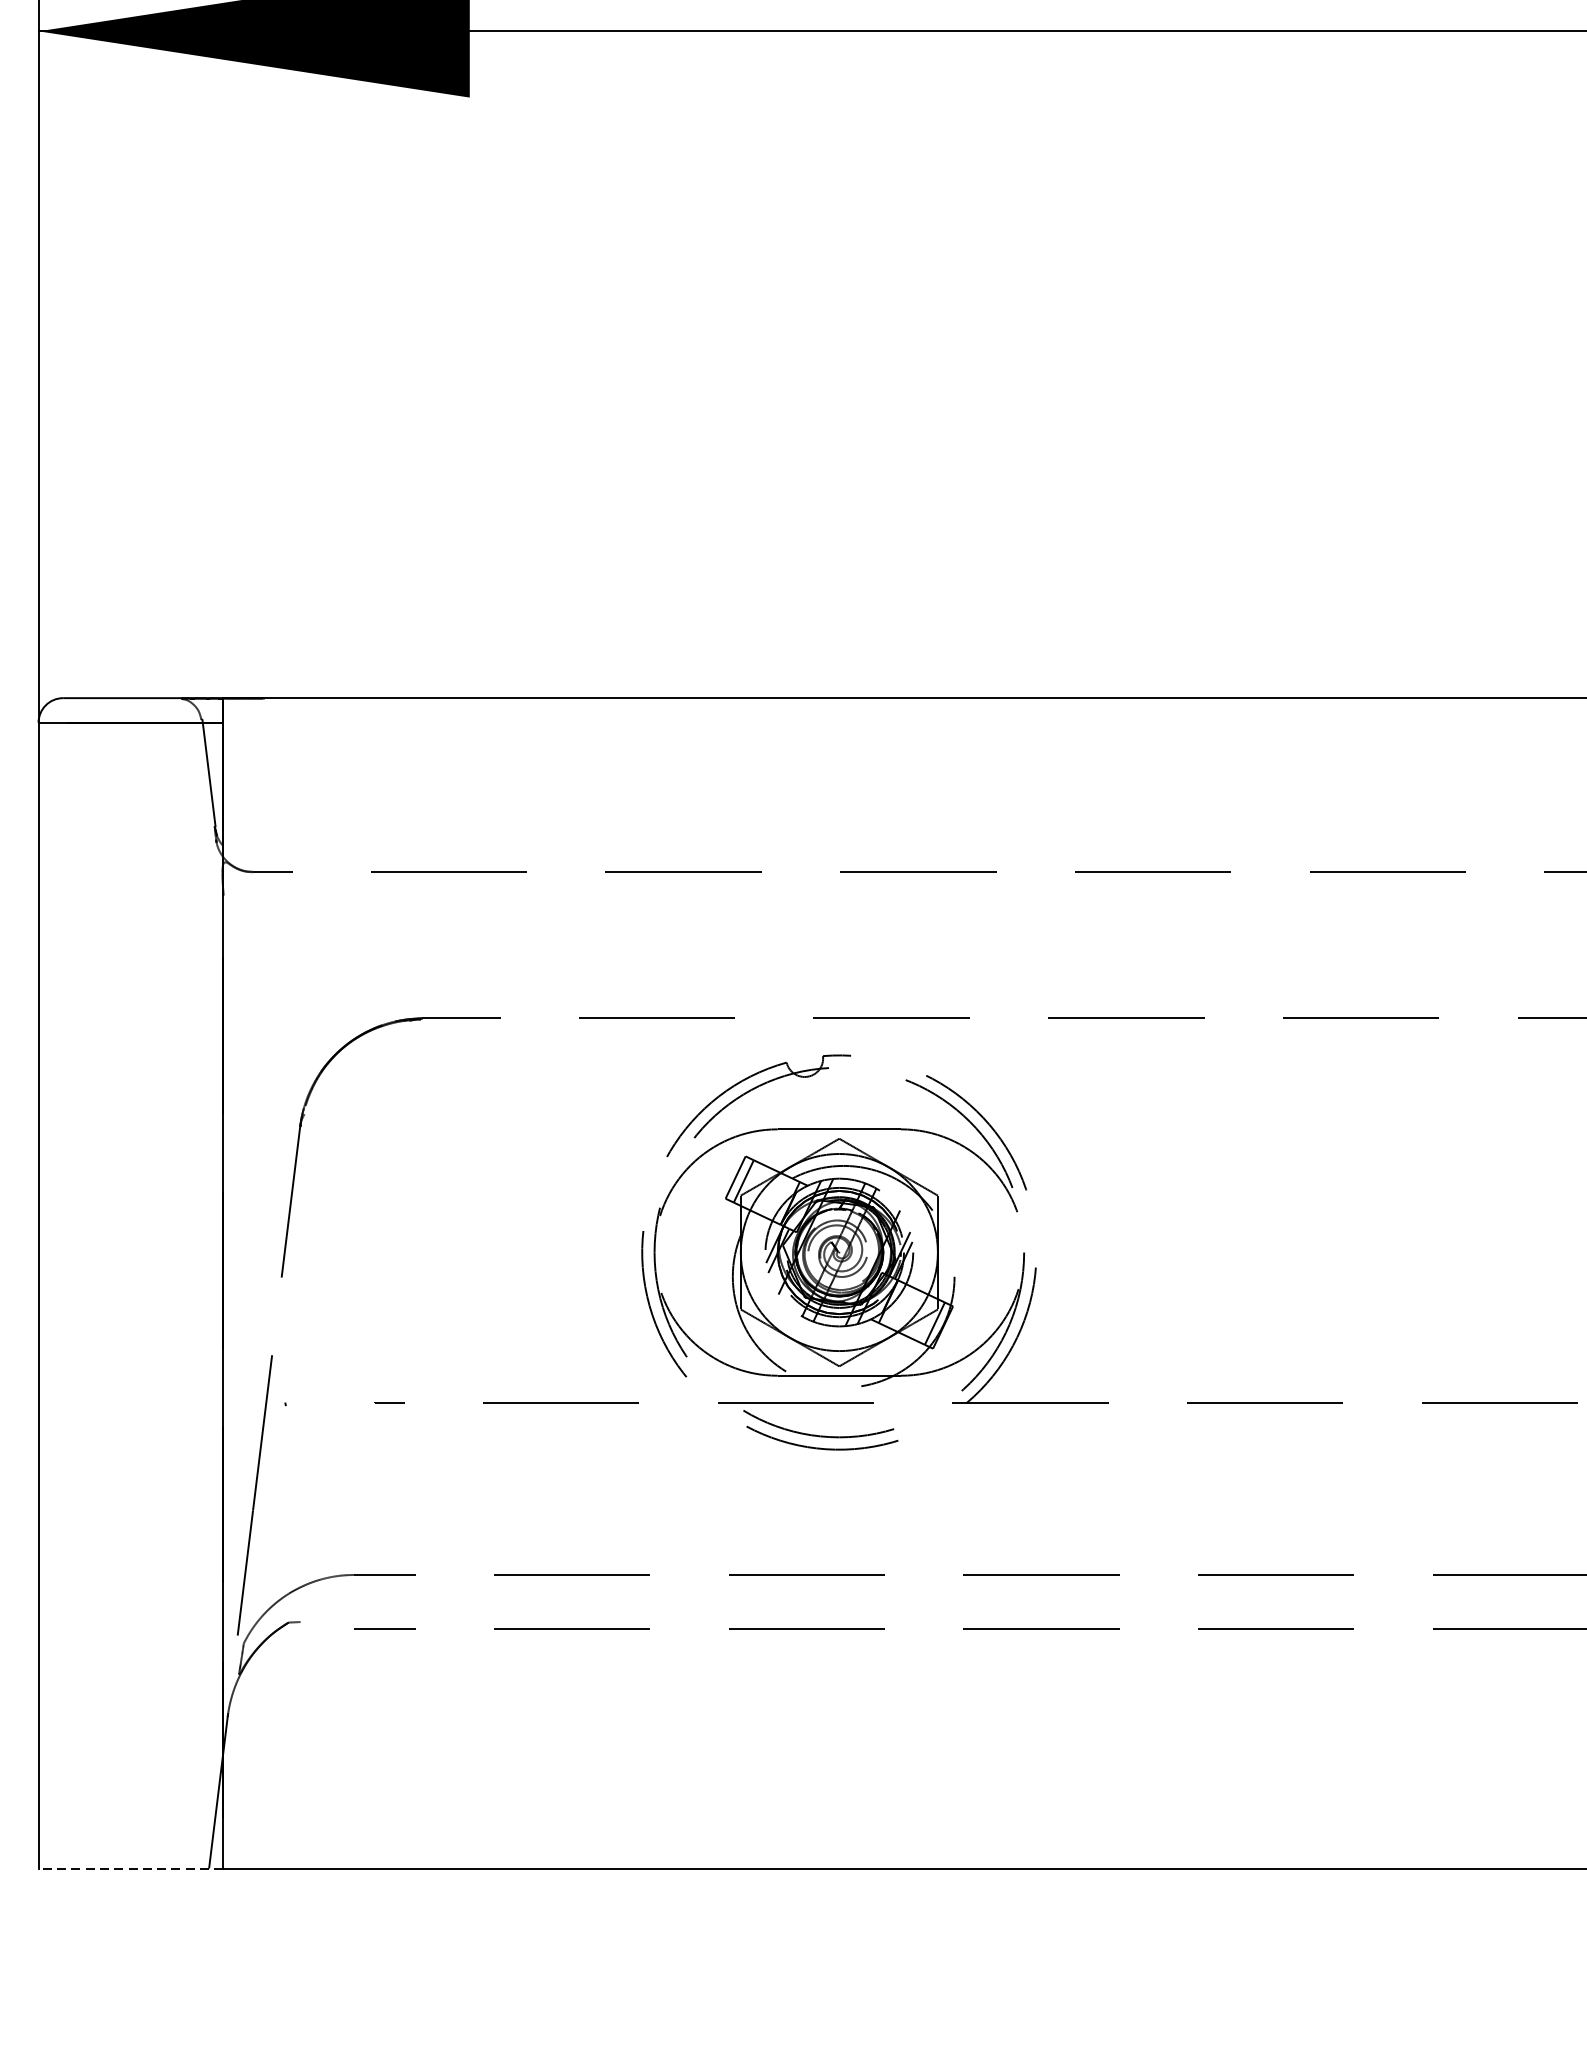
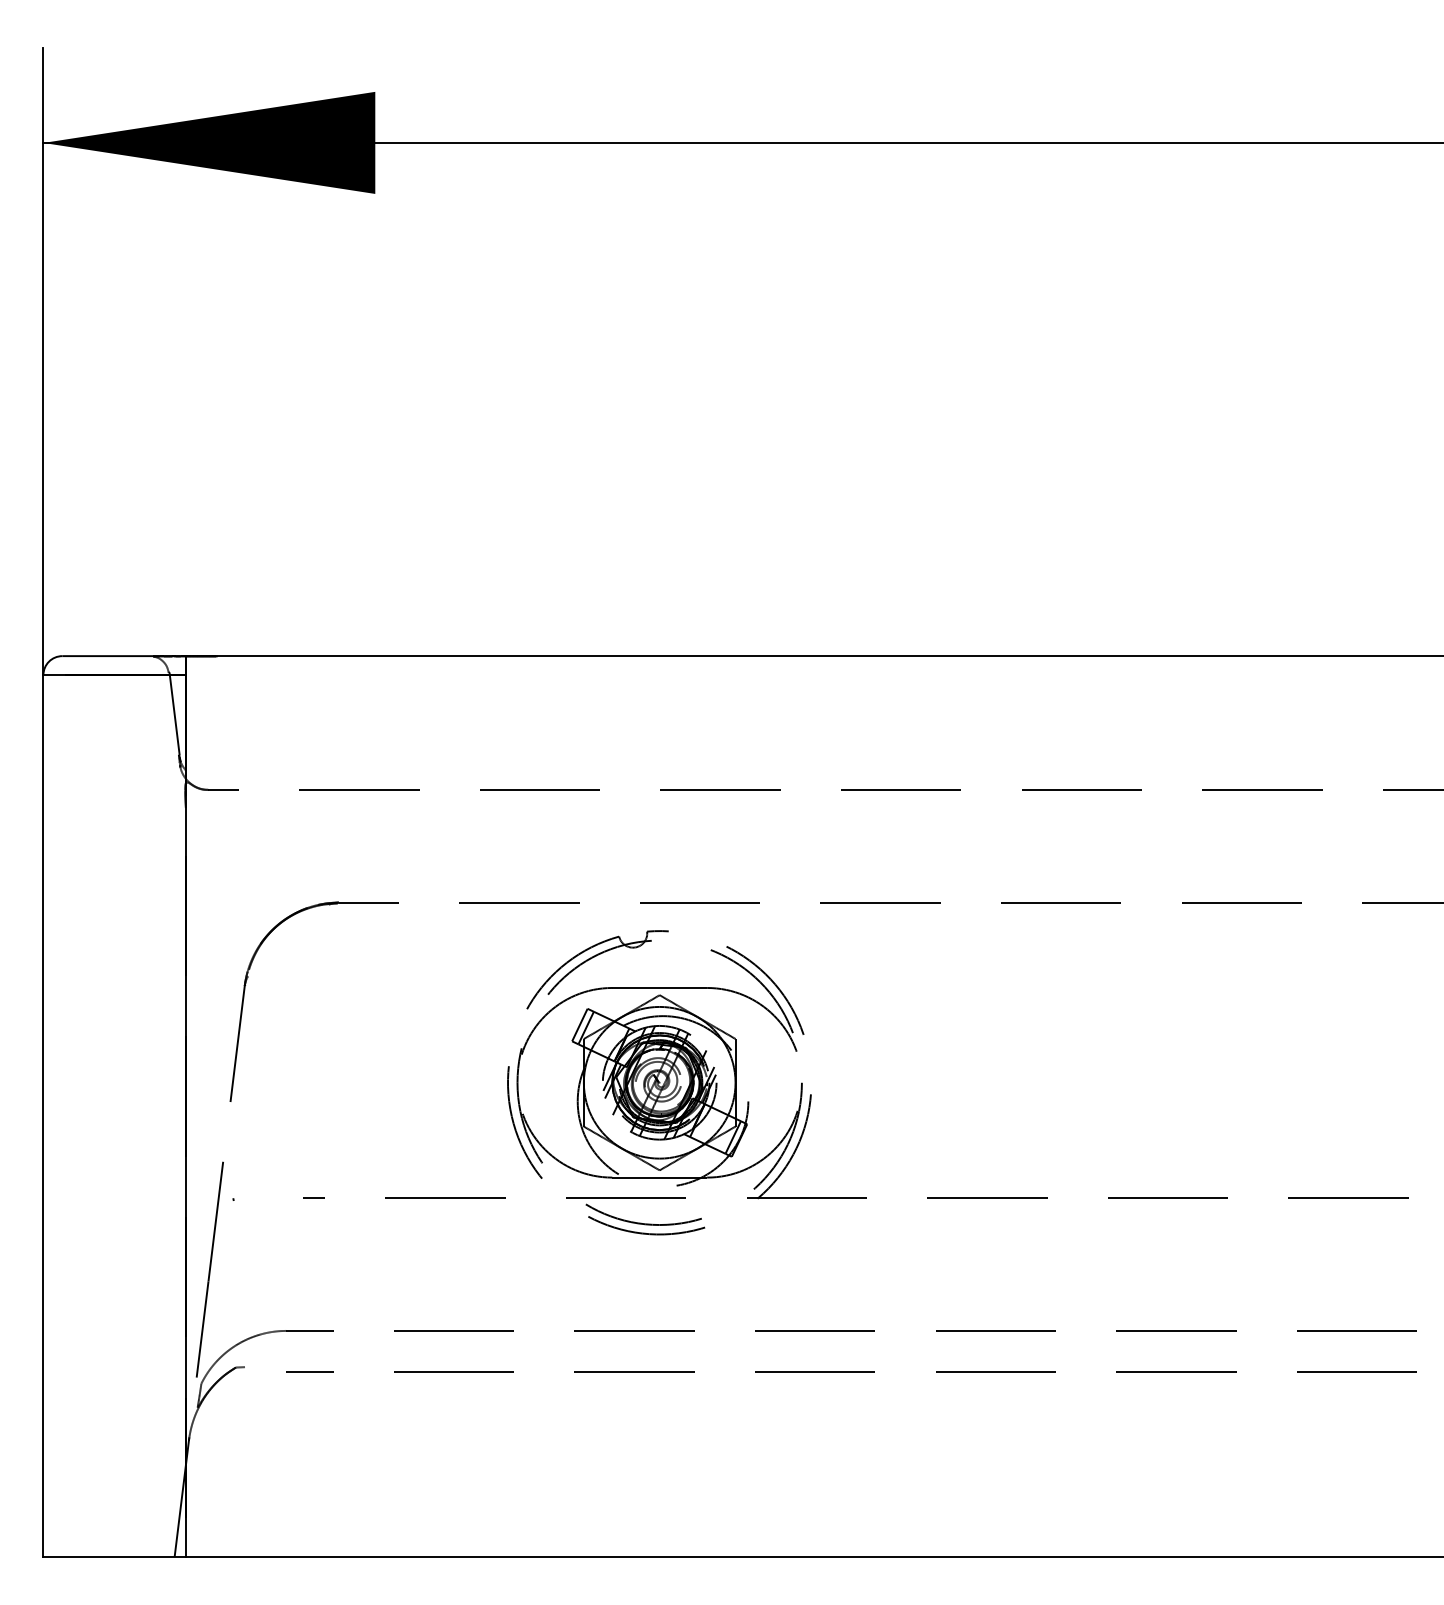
line: (130, 1868) -> (114, 1556), dashed -> solid

